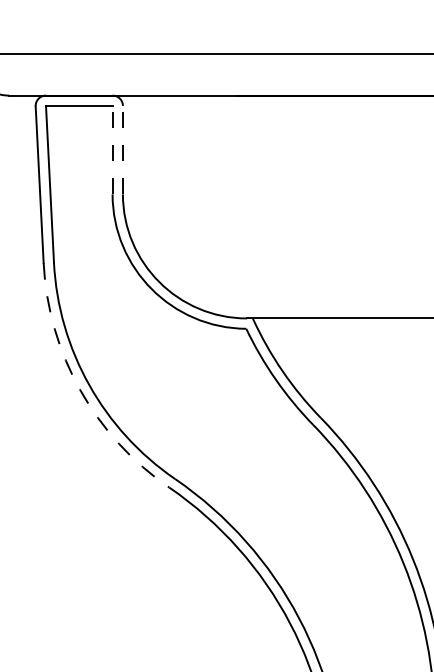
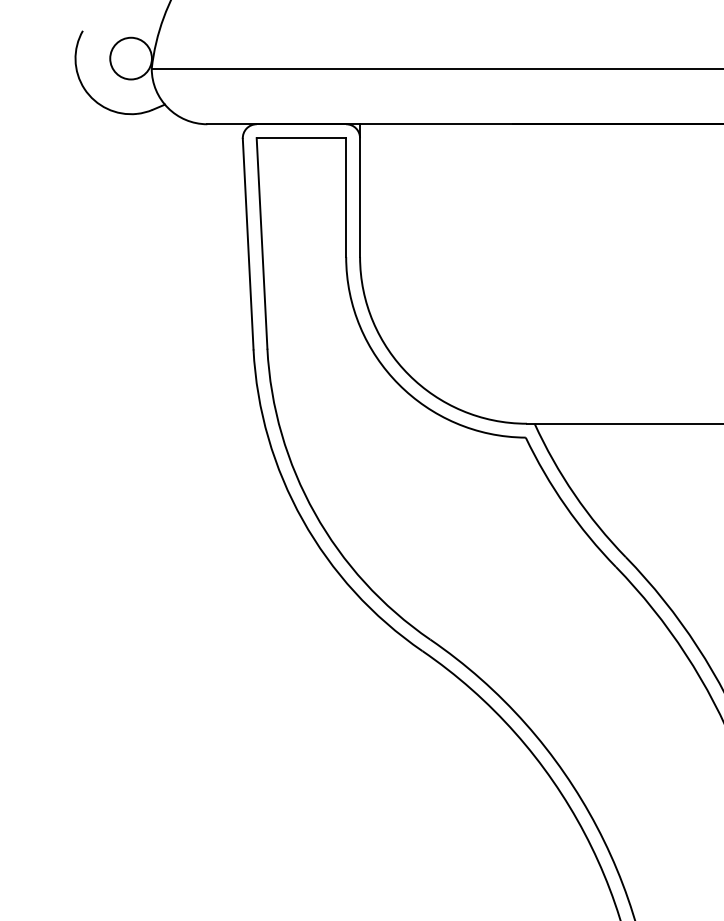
line: (123, 144) -> (360, 190), dashed -> solid
line: (112, 150) -> (346, 197), dashed -> solid
arc: (80, 390) -> (302, 520), dashed -> solid

